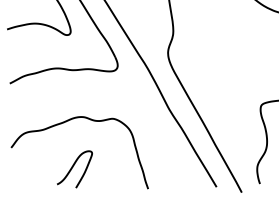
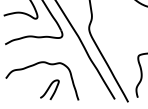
curve: (74, 168) -> (49, 89), moved

